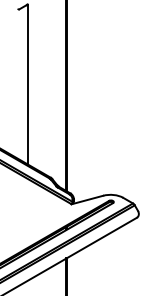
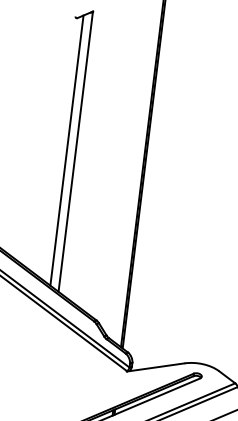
line: (22, 84) -> (66, 150), added

